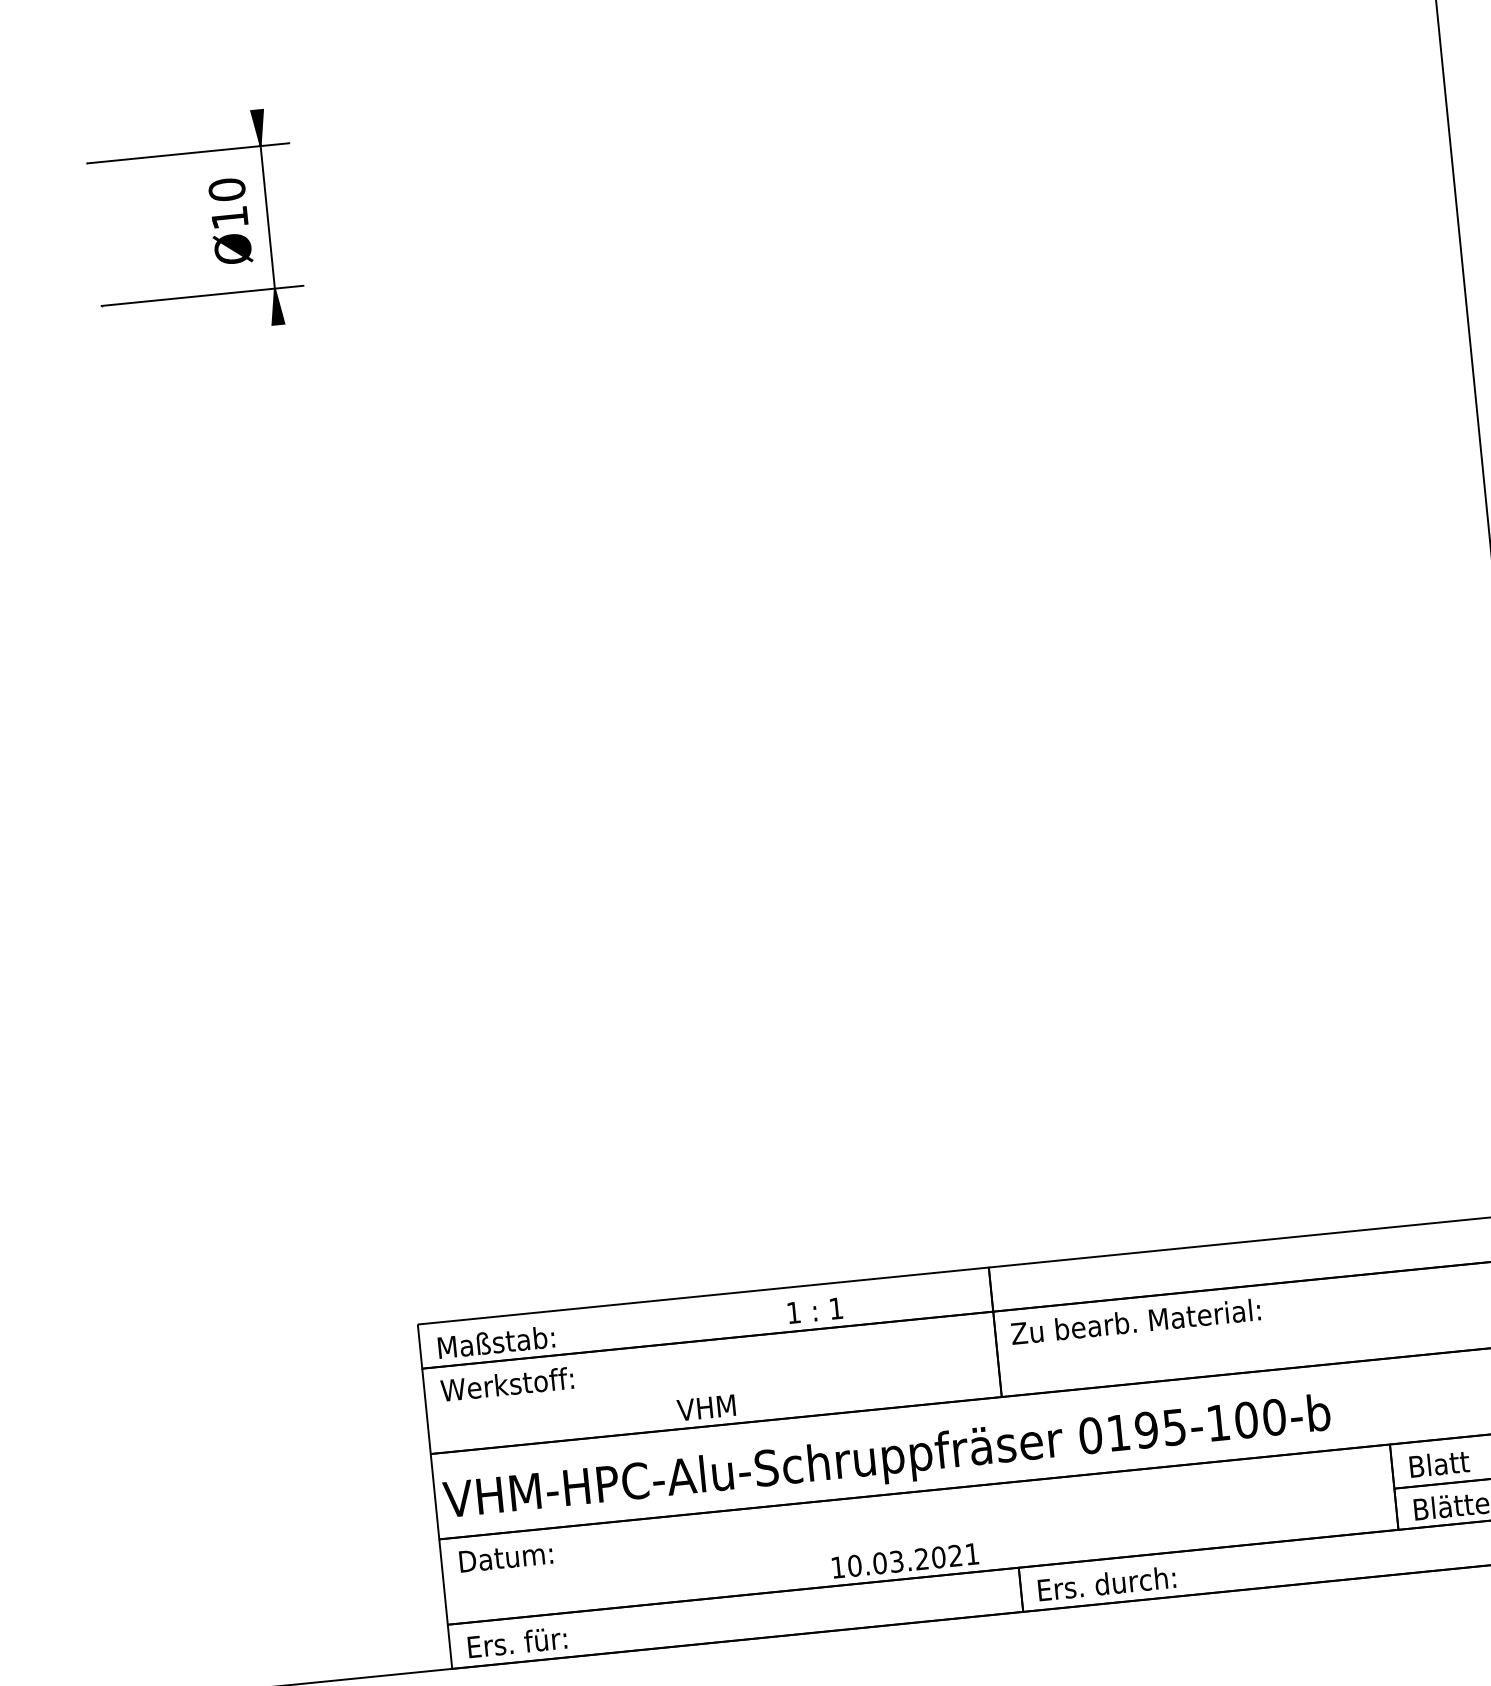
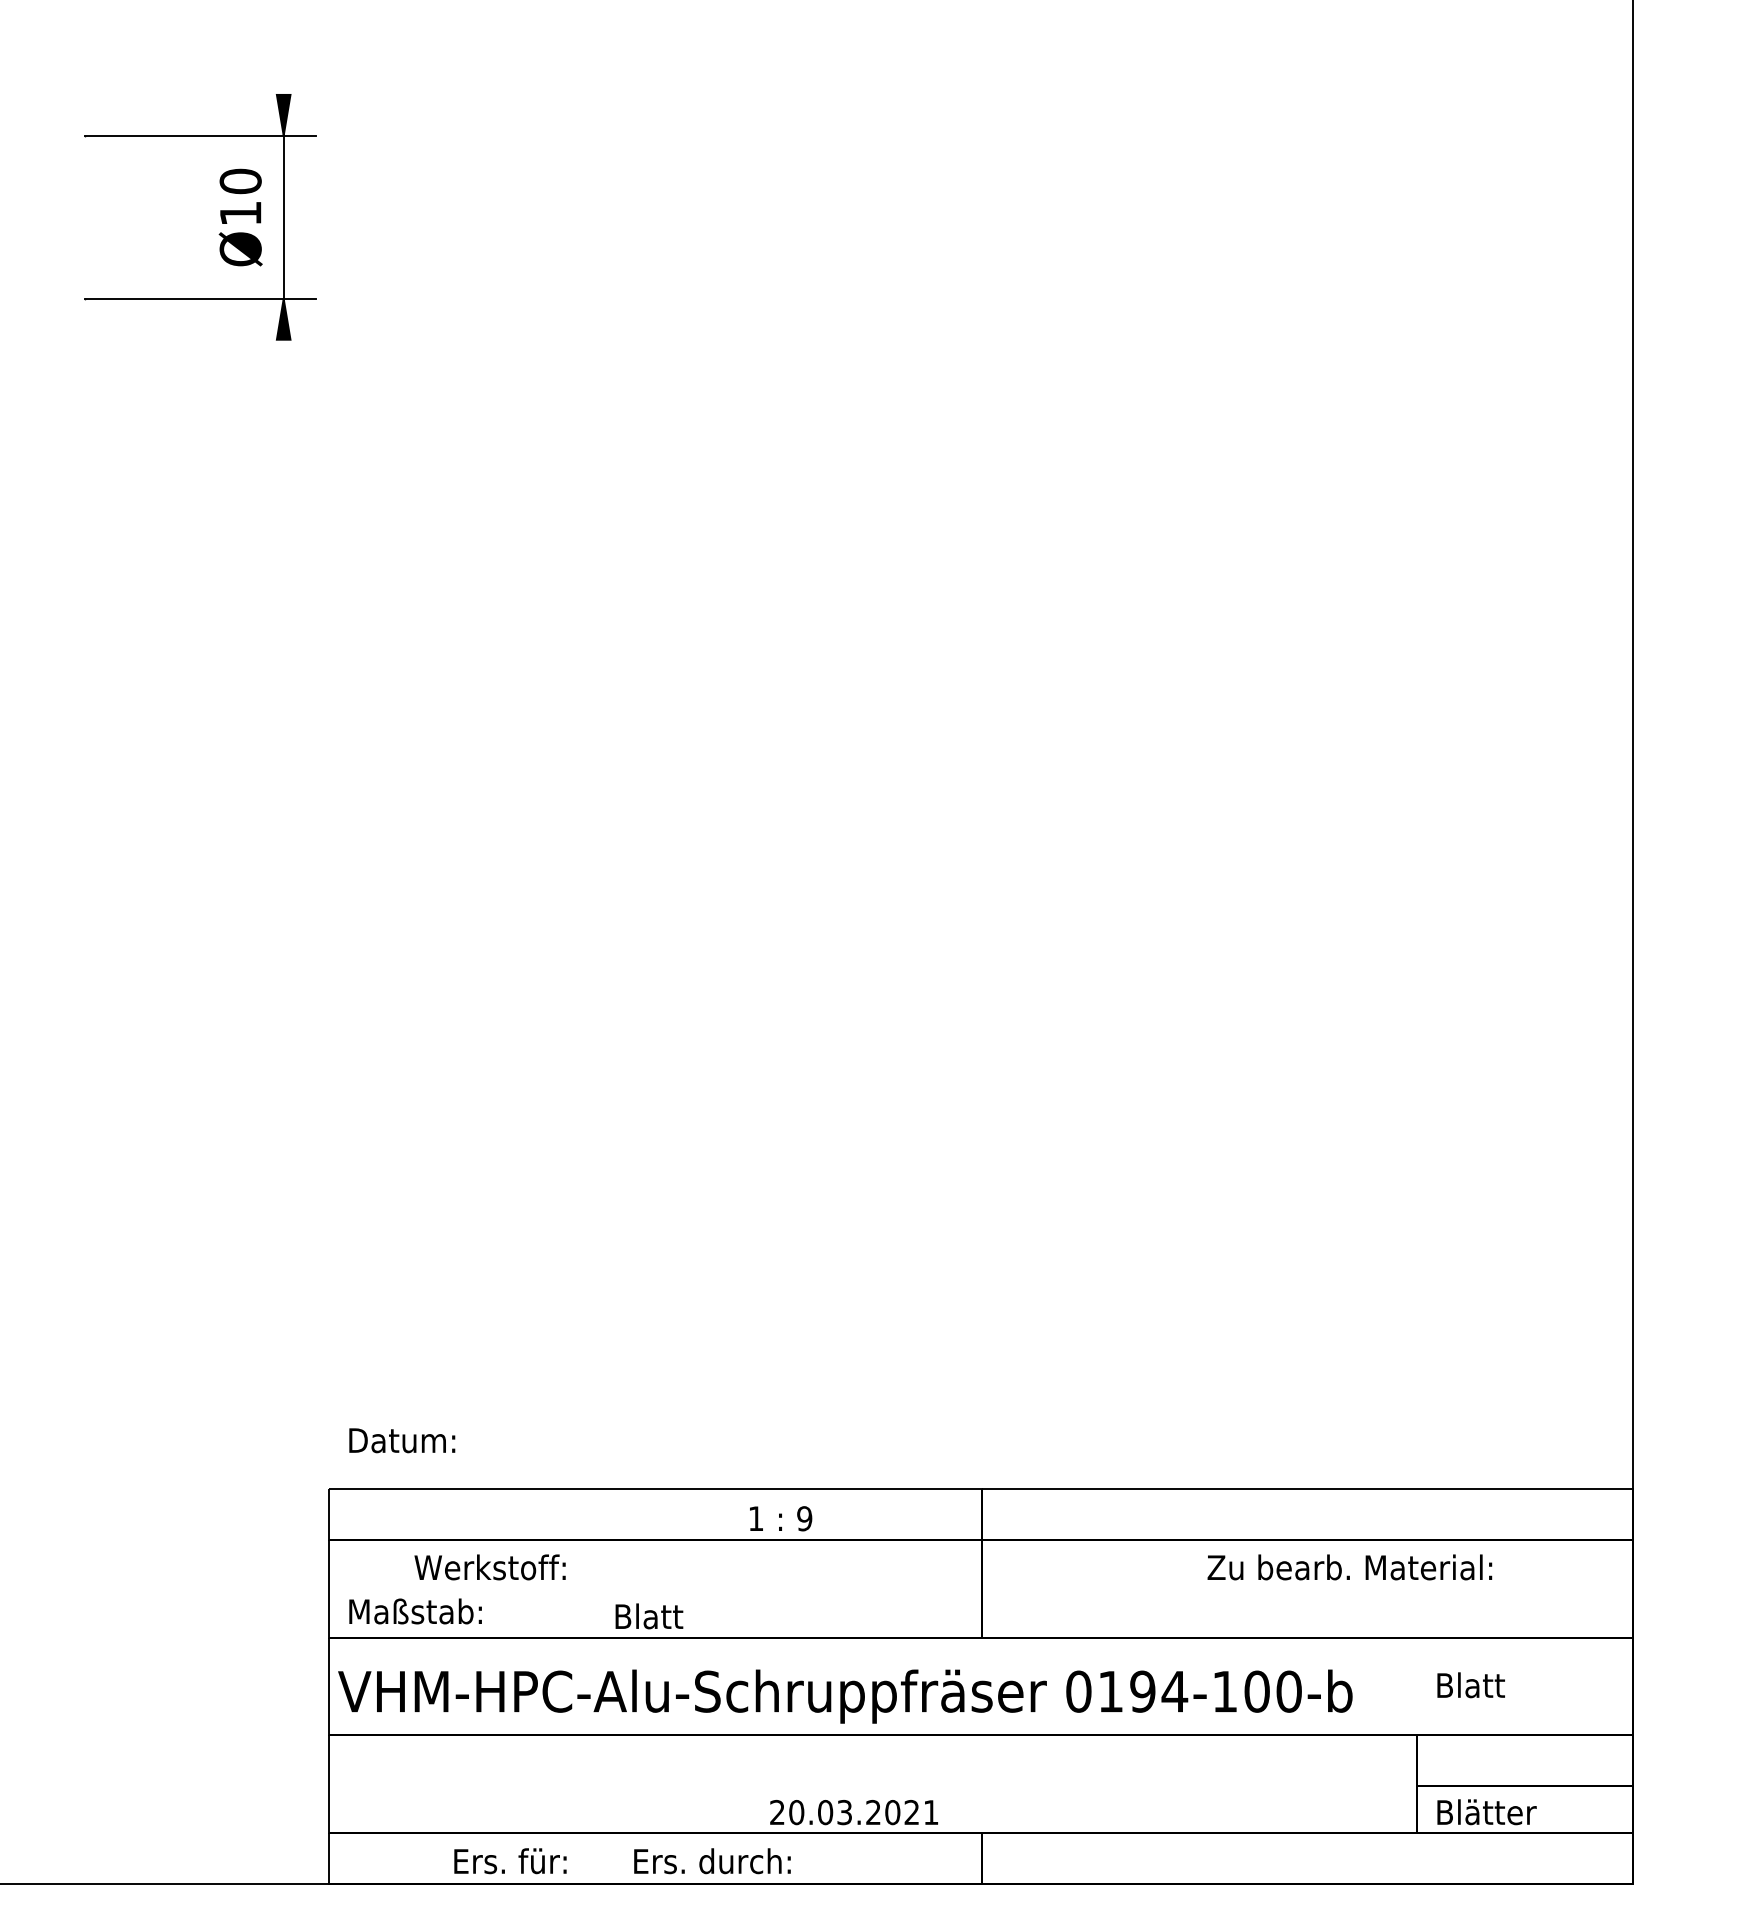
text: (836, 1308) -> (804, 1518), 1 -> 9
text: (1135, 1321) -> (1349, 1567), moved
text: (496, 1342) -> (415, 1611), moved
text: (506, 1384) -> (489, 1567), moved
text: (708, 1407) -> (648, 1616), VHM -> Blatt
text: (1174, 1427) -> (1174, 1691), 0195-100-b -> 0194-100-b
text: (1439, 1464) -> (1470, 1685), moved
text: (506, 1557) -> (402, 1440), moved
text: (837, 1566) -> (777, 1811), 10.03.2021 -> 20.03.2021
text: (1106, 1583) -> (712, 1861), moved
text: (517, 1642) -> (510, 1861), moved

